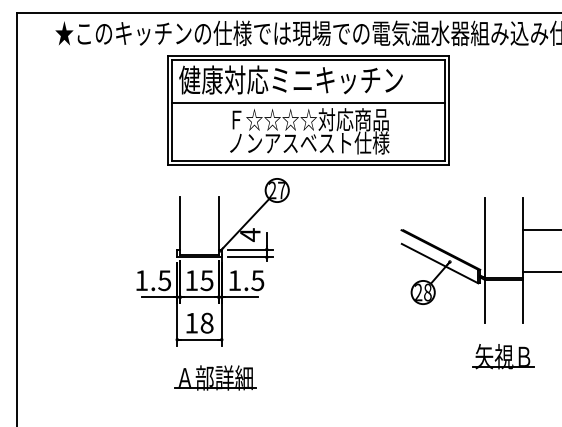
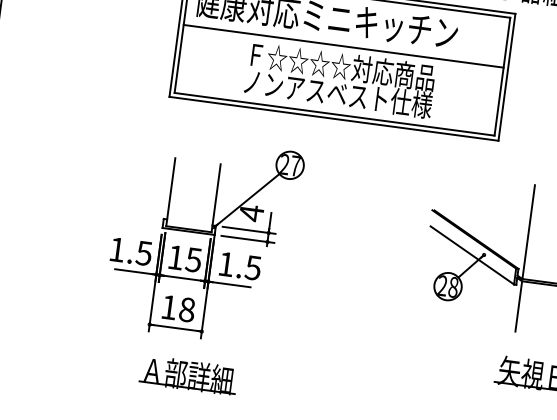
part: (212, 284) -> (199, 265), moved

